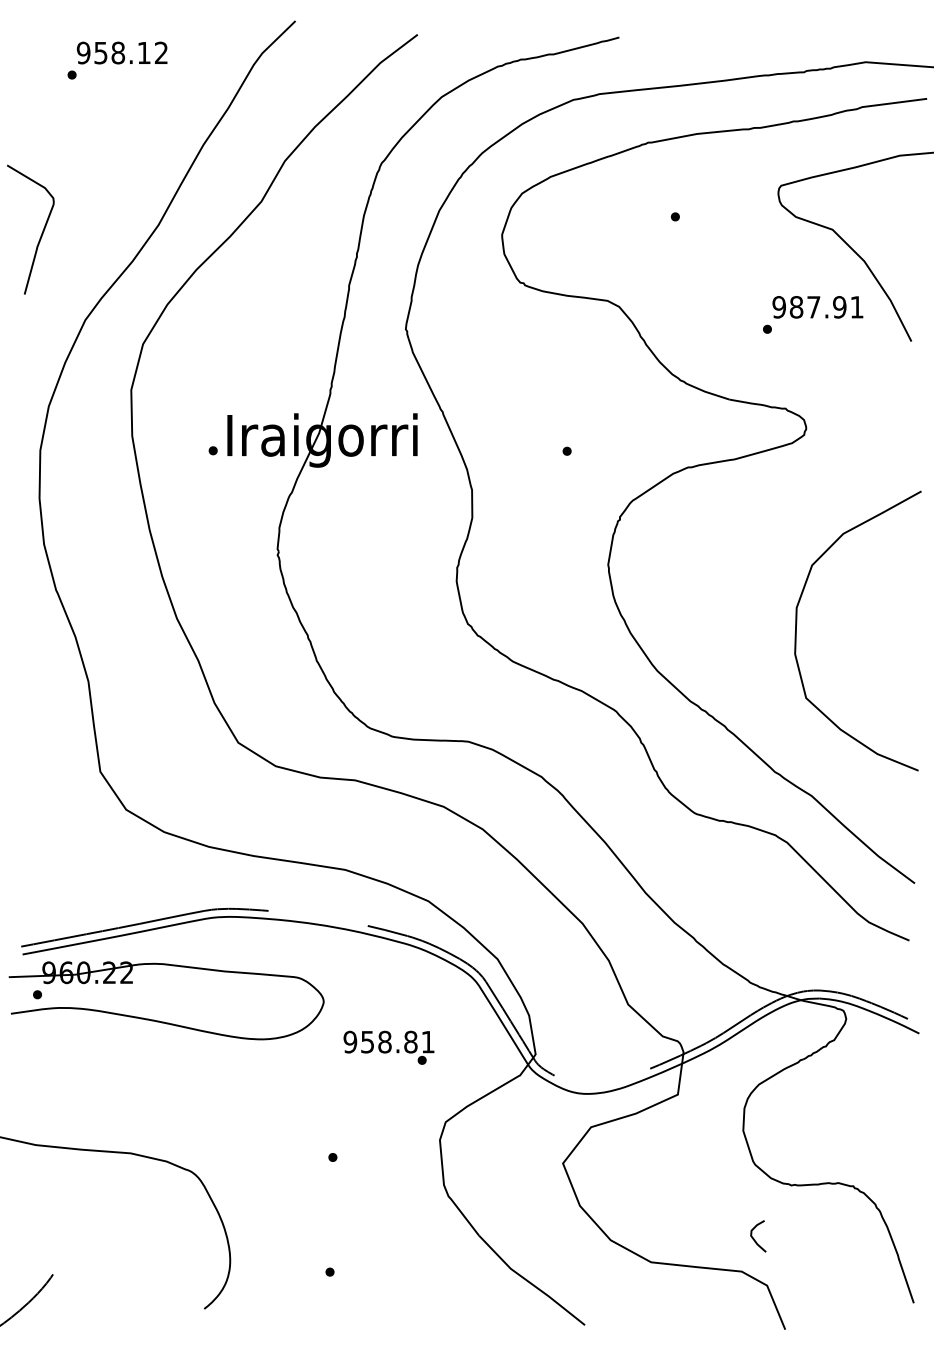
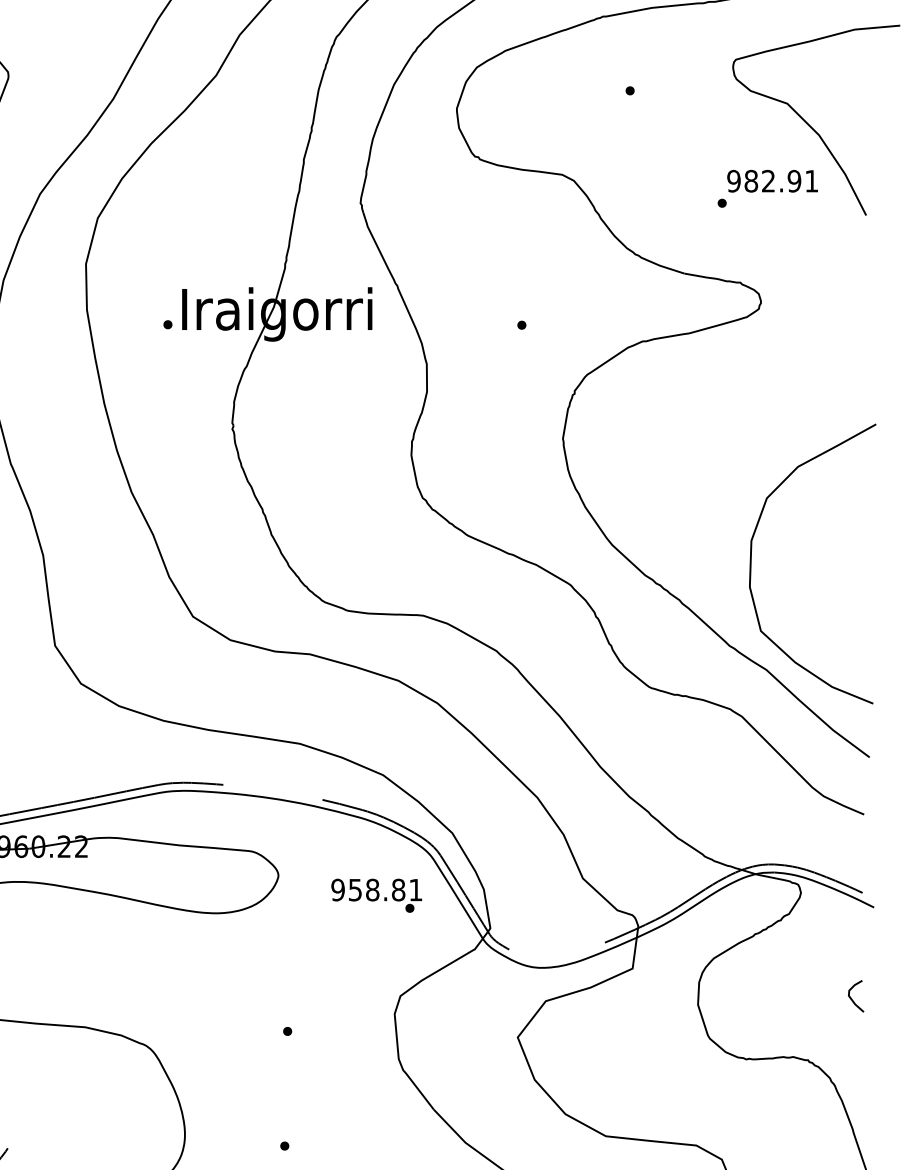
text: (813, 307) -> (768, 181), 987.91 -> 982.91
curve: (797, 623) -> (752, 556), moved
text: (388, 1047) -> (376, 895), moved
curve: (754, 1238) -> (852, 998), moved

